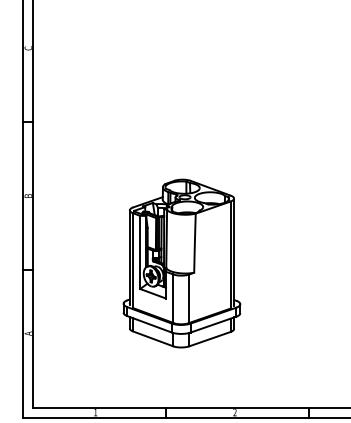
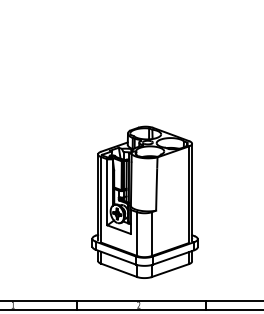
part: (181, 263) -> (144, 202), moved

